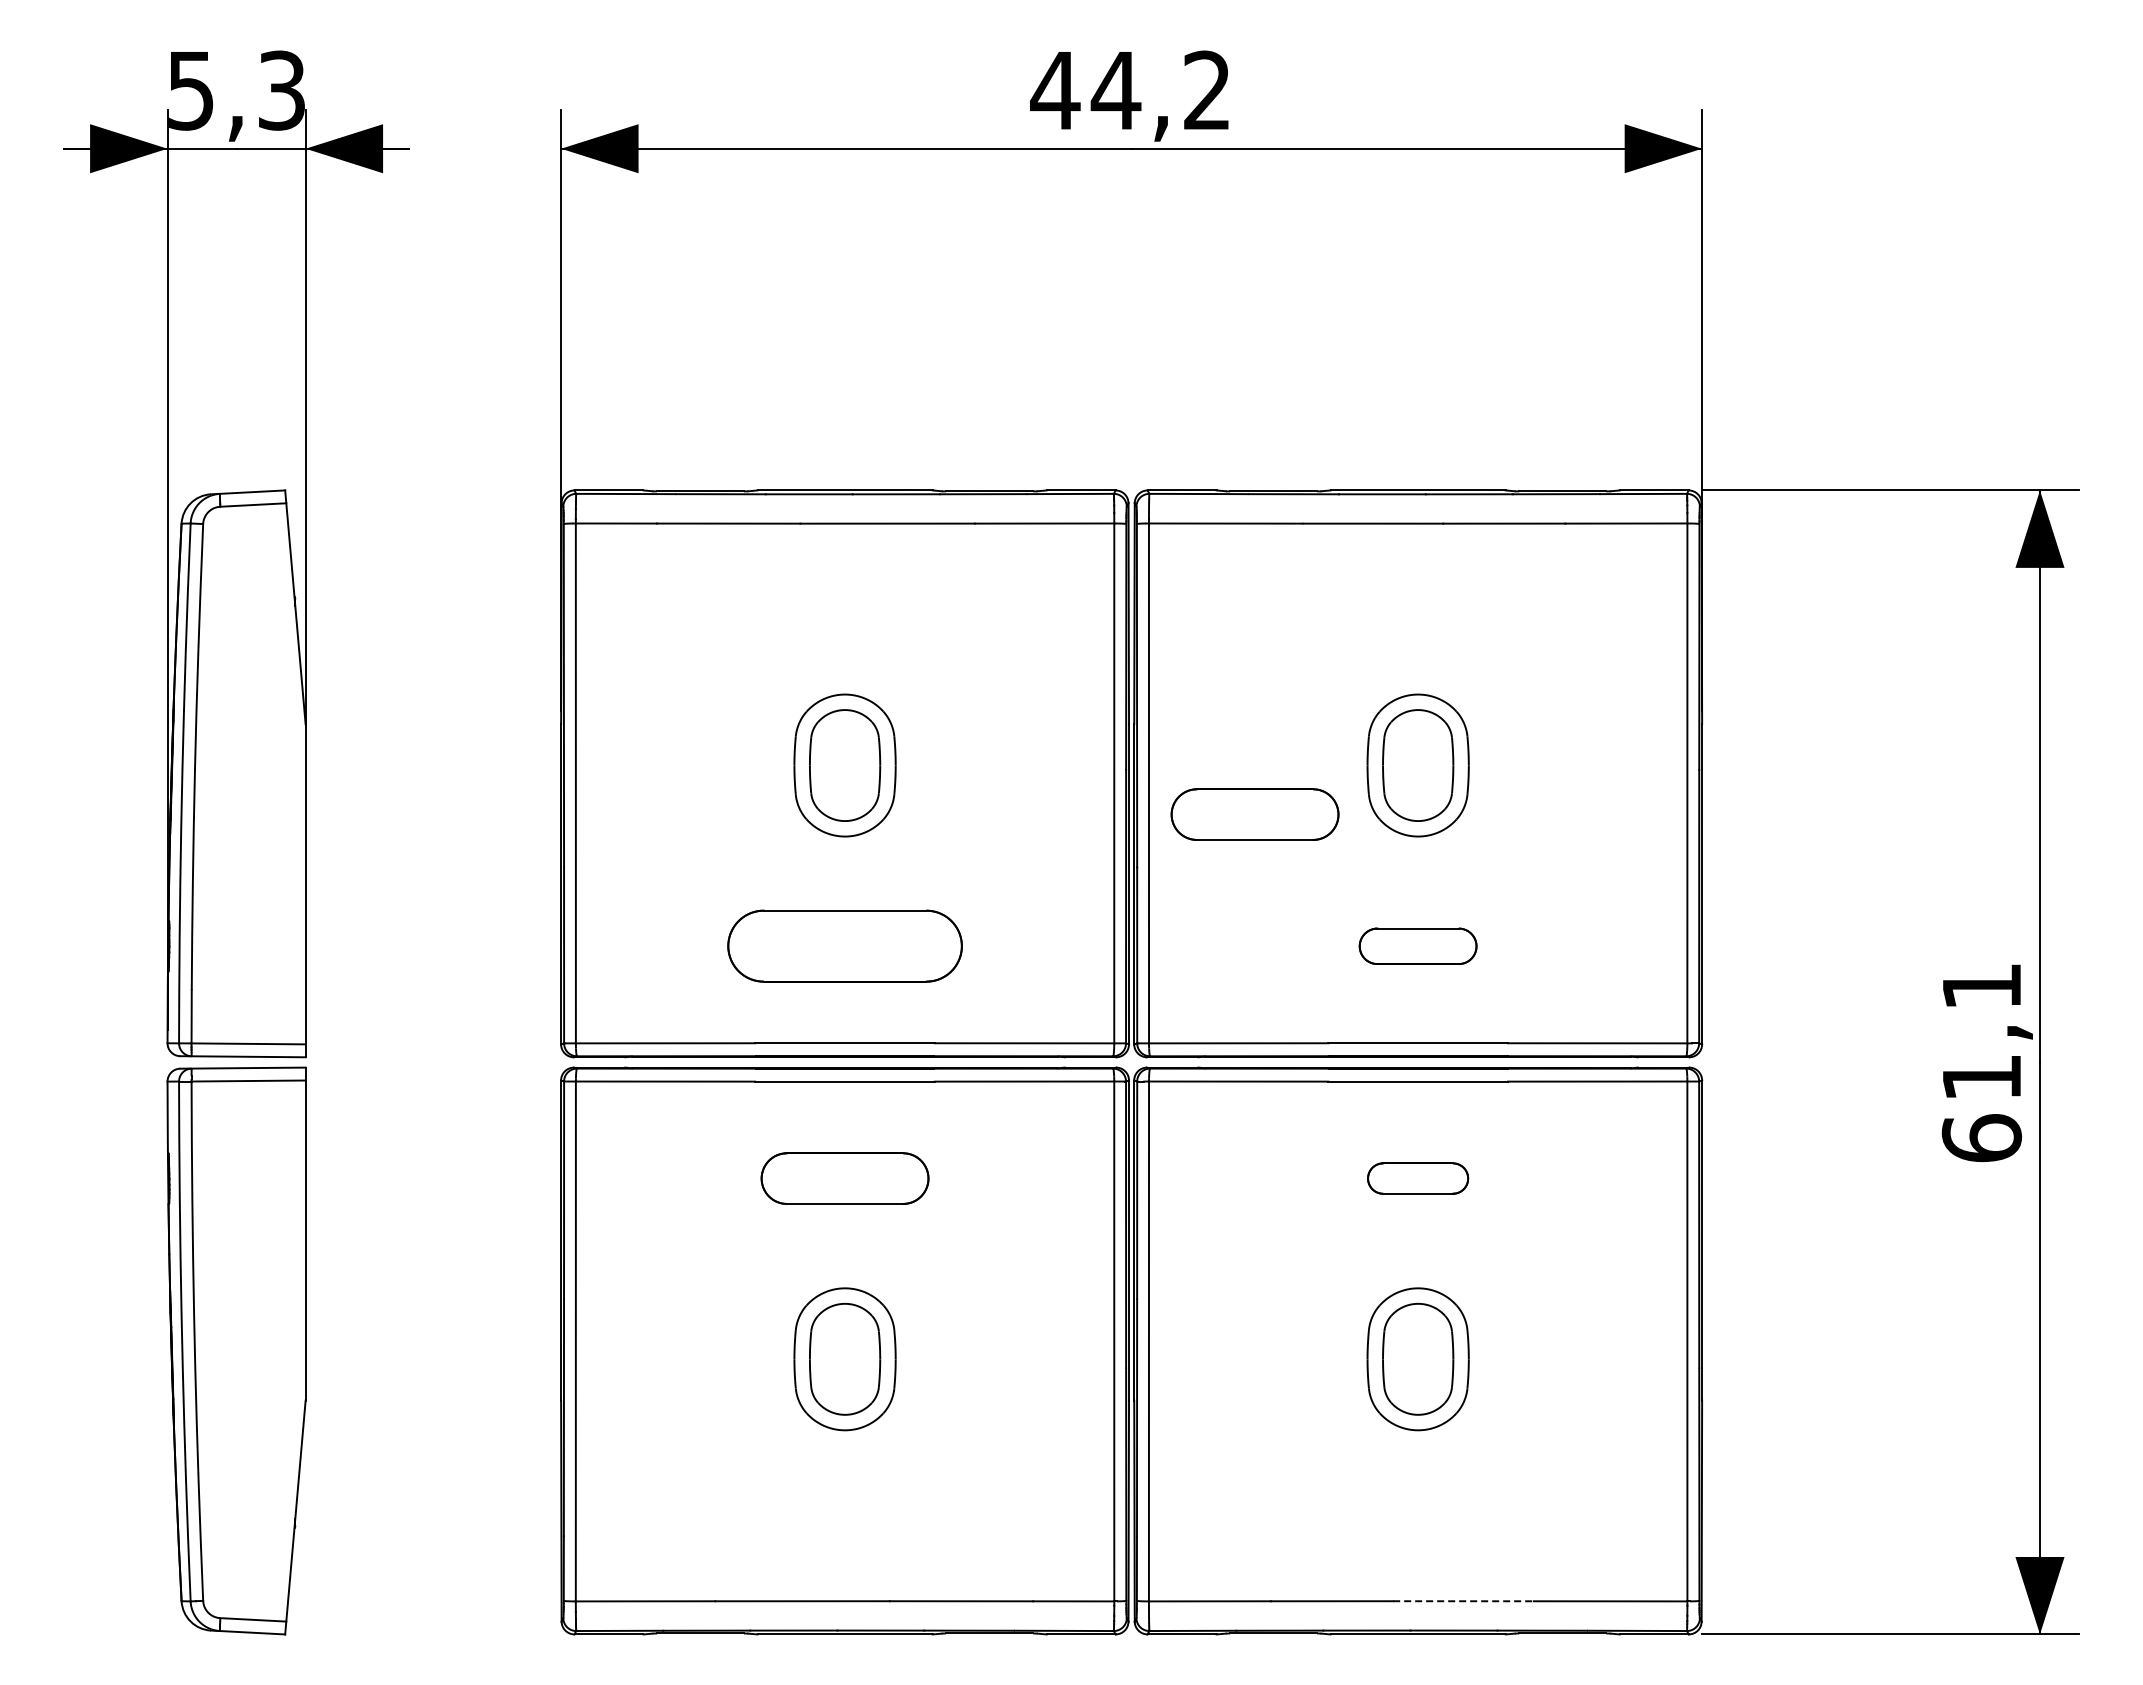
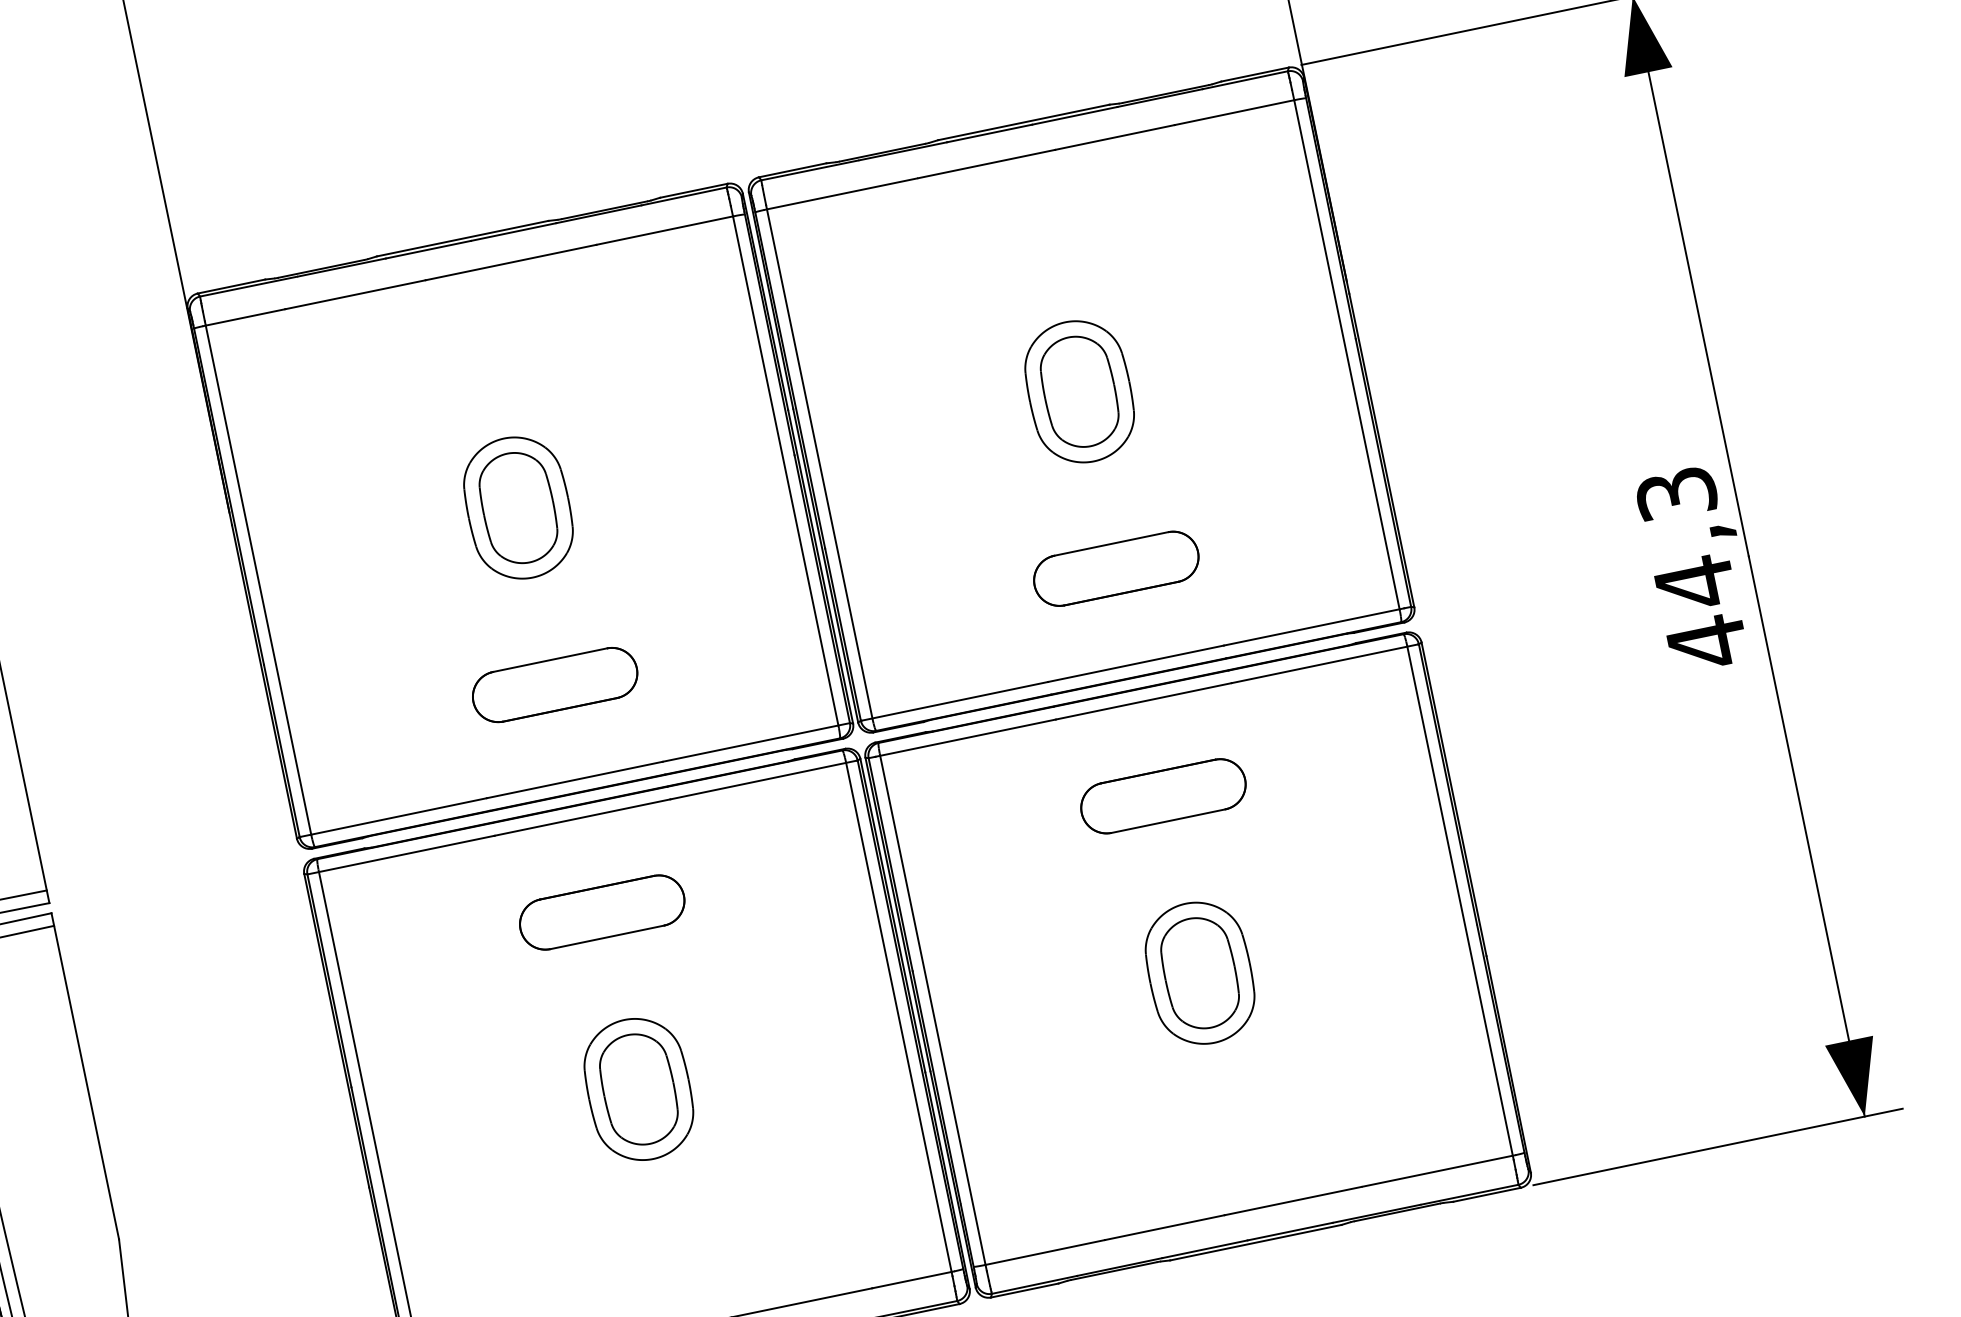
part: (1254, 814) -> (929, 472), removed
part: (844, 946) -> (554, 685), size x0.71
part: (1417, 946) -> (1115, 569), size x1.43
text: (1981, 1063) -> (1691, 569), 61,1 -> 44,3
part: (1417, 1178) -> (1162, 796), size x1.67
line: (1463, 1601) -> (1293, 1201), dashed -> solid

